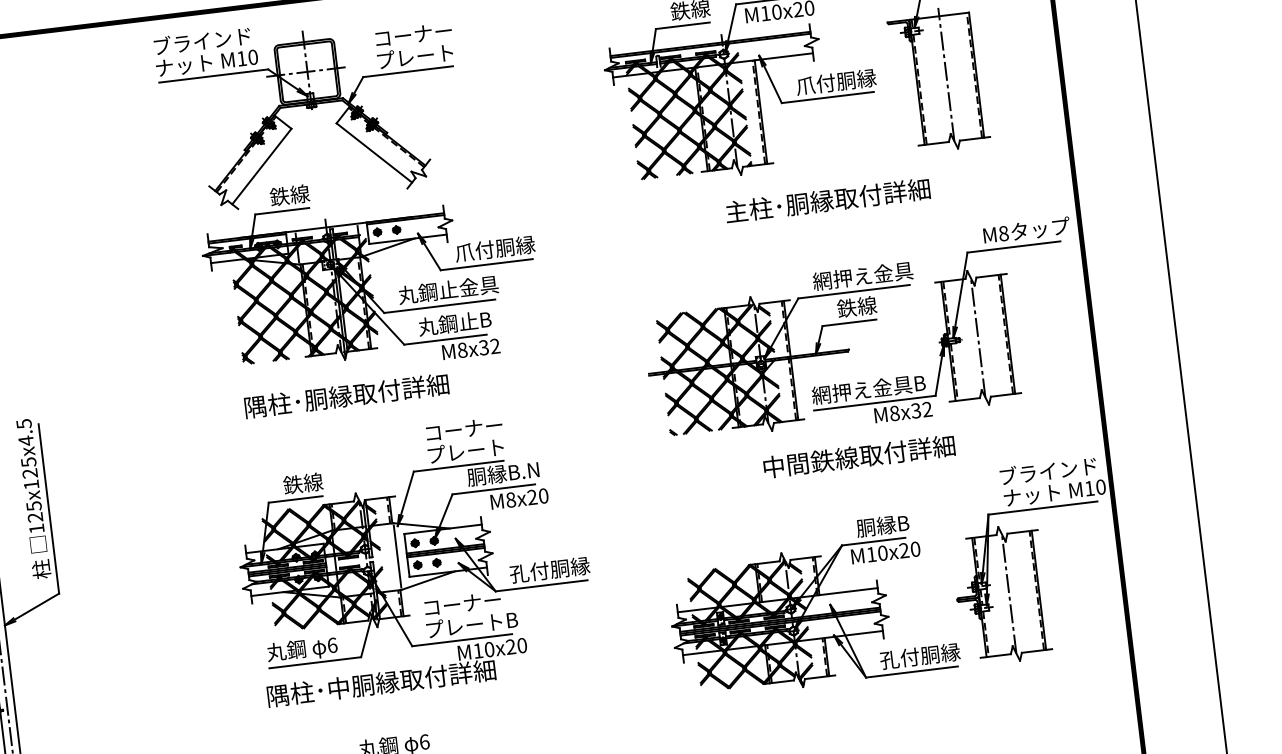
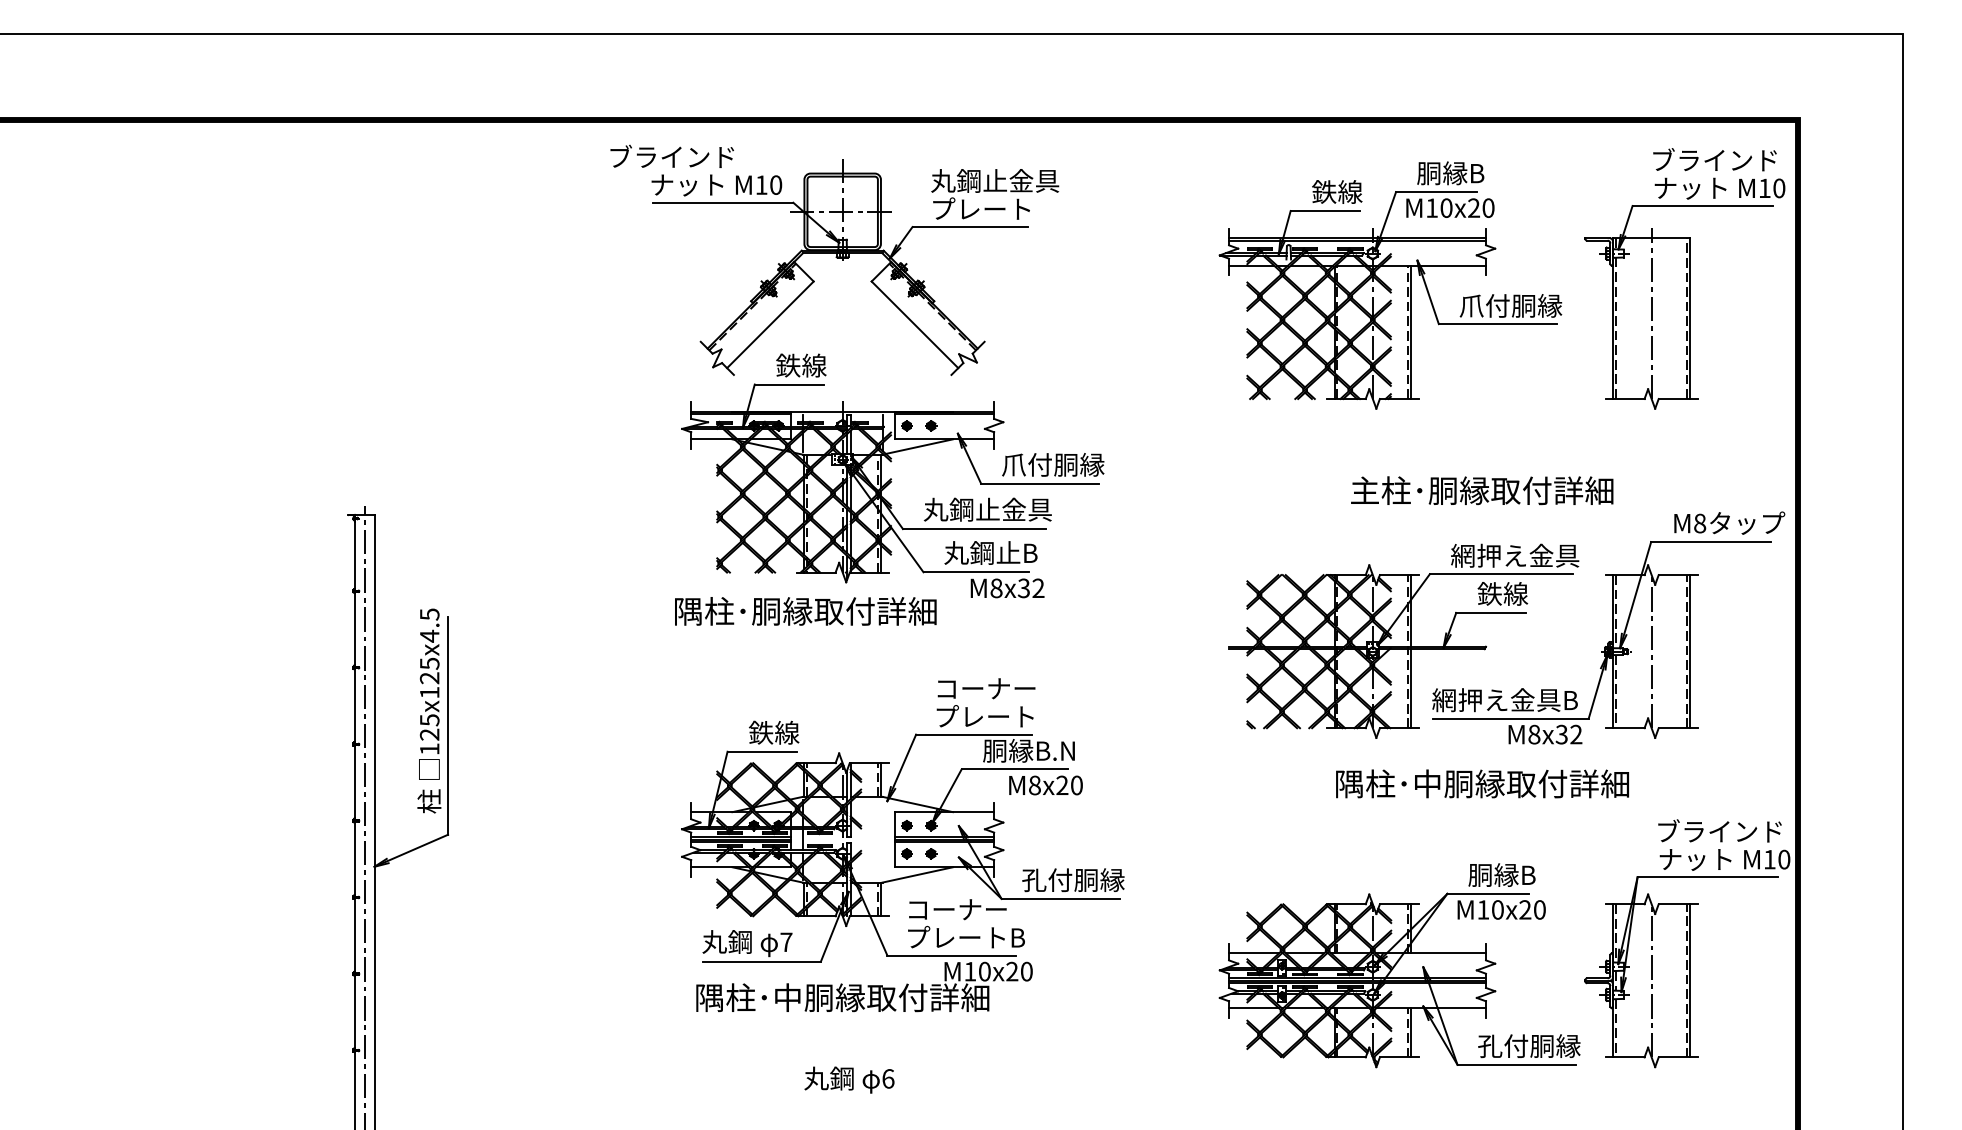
text: (423, 33) -> (995, 180), コーナー -> 丸鋼止金具
text: (201, 40) -> (671, 155), moved
text: (828, 200) -> (1482, 490), moved
text: (346, 396) -> (805, 611), moved
text: (859, 456) -> (1482, 783), 中間鉄線取付詳細 -> 隅柱･中胴縁取付詳細
line: (397, 556) -> (882, 839), removed
text: (332, 645) -> (786, 942), 6 -> 7

